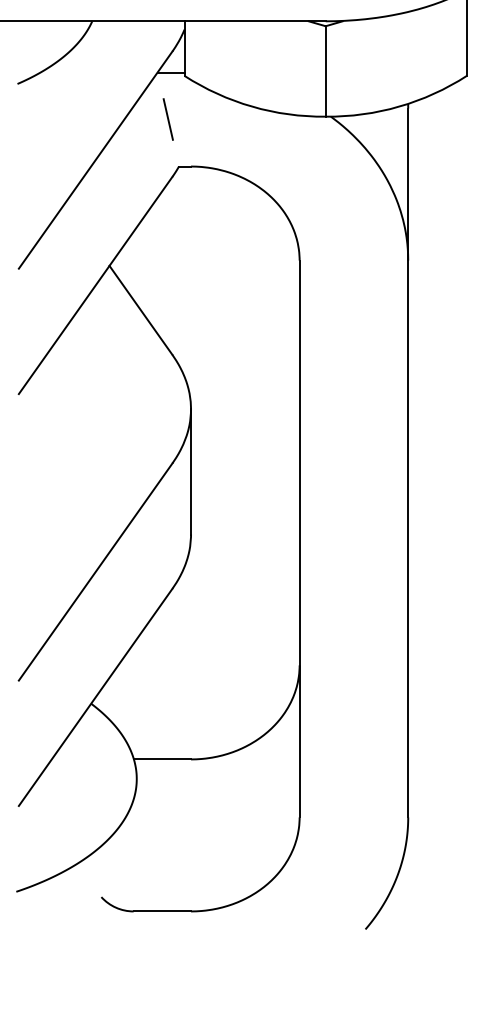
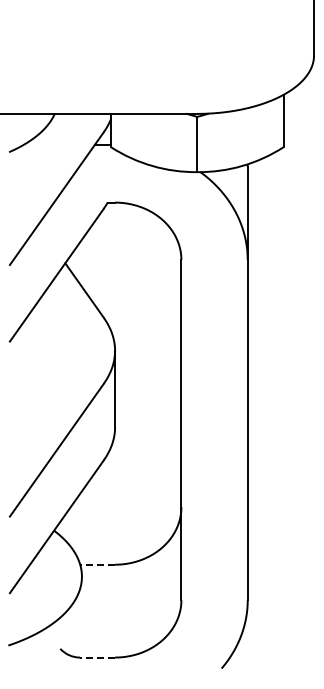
line: (167, 118) -> (100, 173), removed
line: (162, 759) -> (97, 564), solid -> dashed
line: (162, 911) -> (97, 657), solid -> dashed

